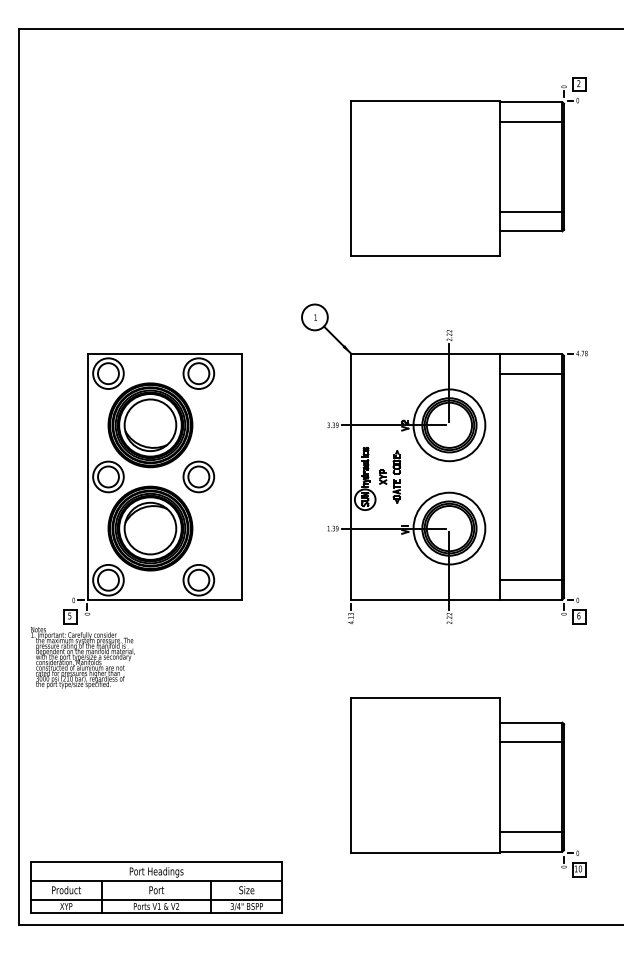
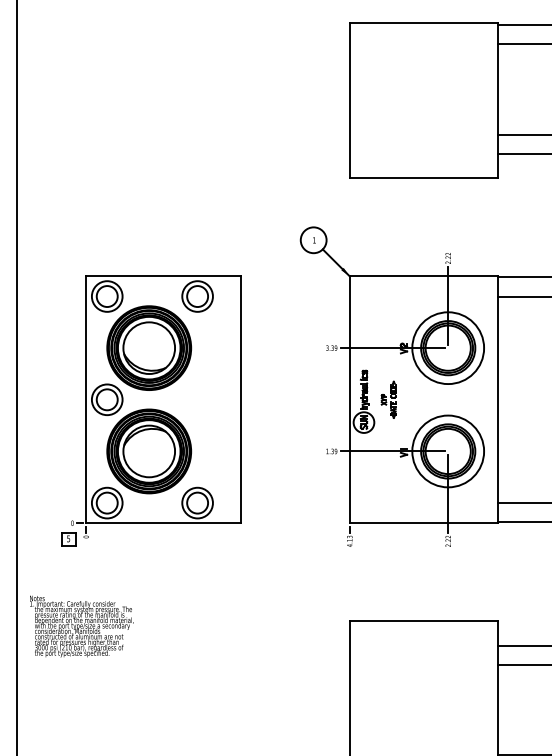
part: (198, 476) -> (197, 399), removed
part: (389, 476) -> (388, 399), size x0.7
text: (82, 657) -> (81, 626), moved

